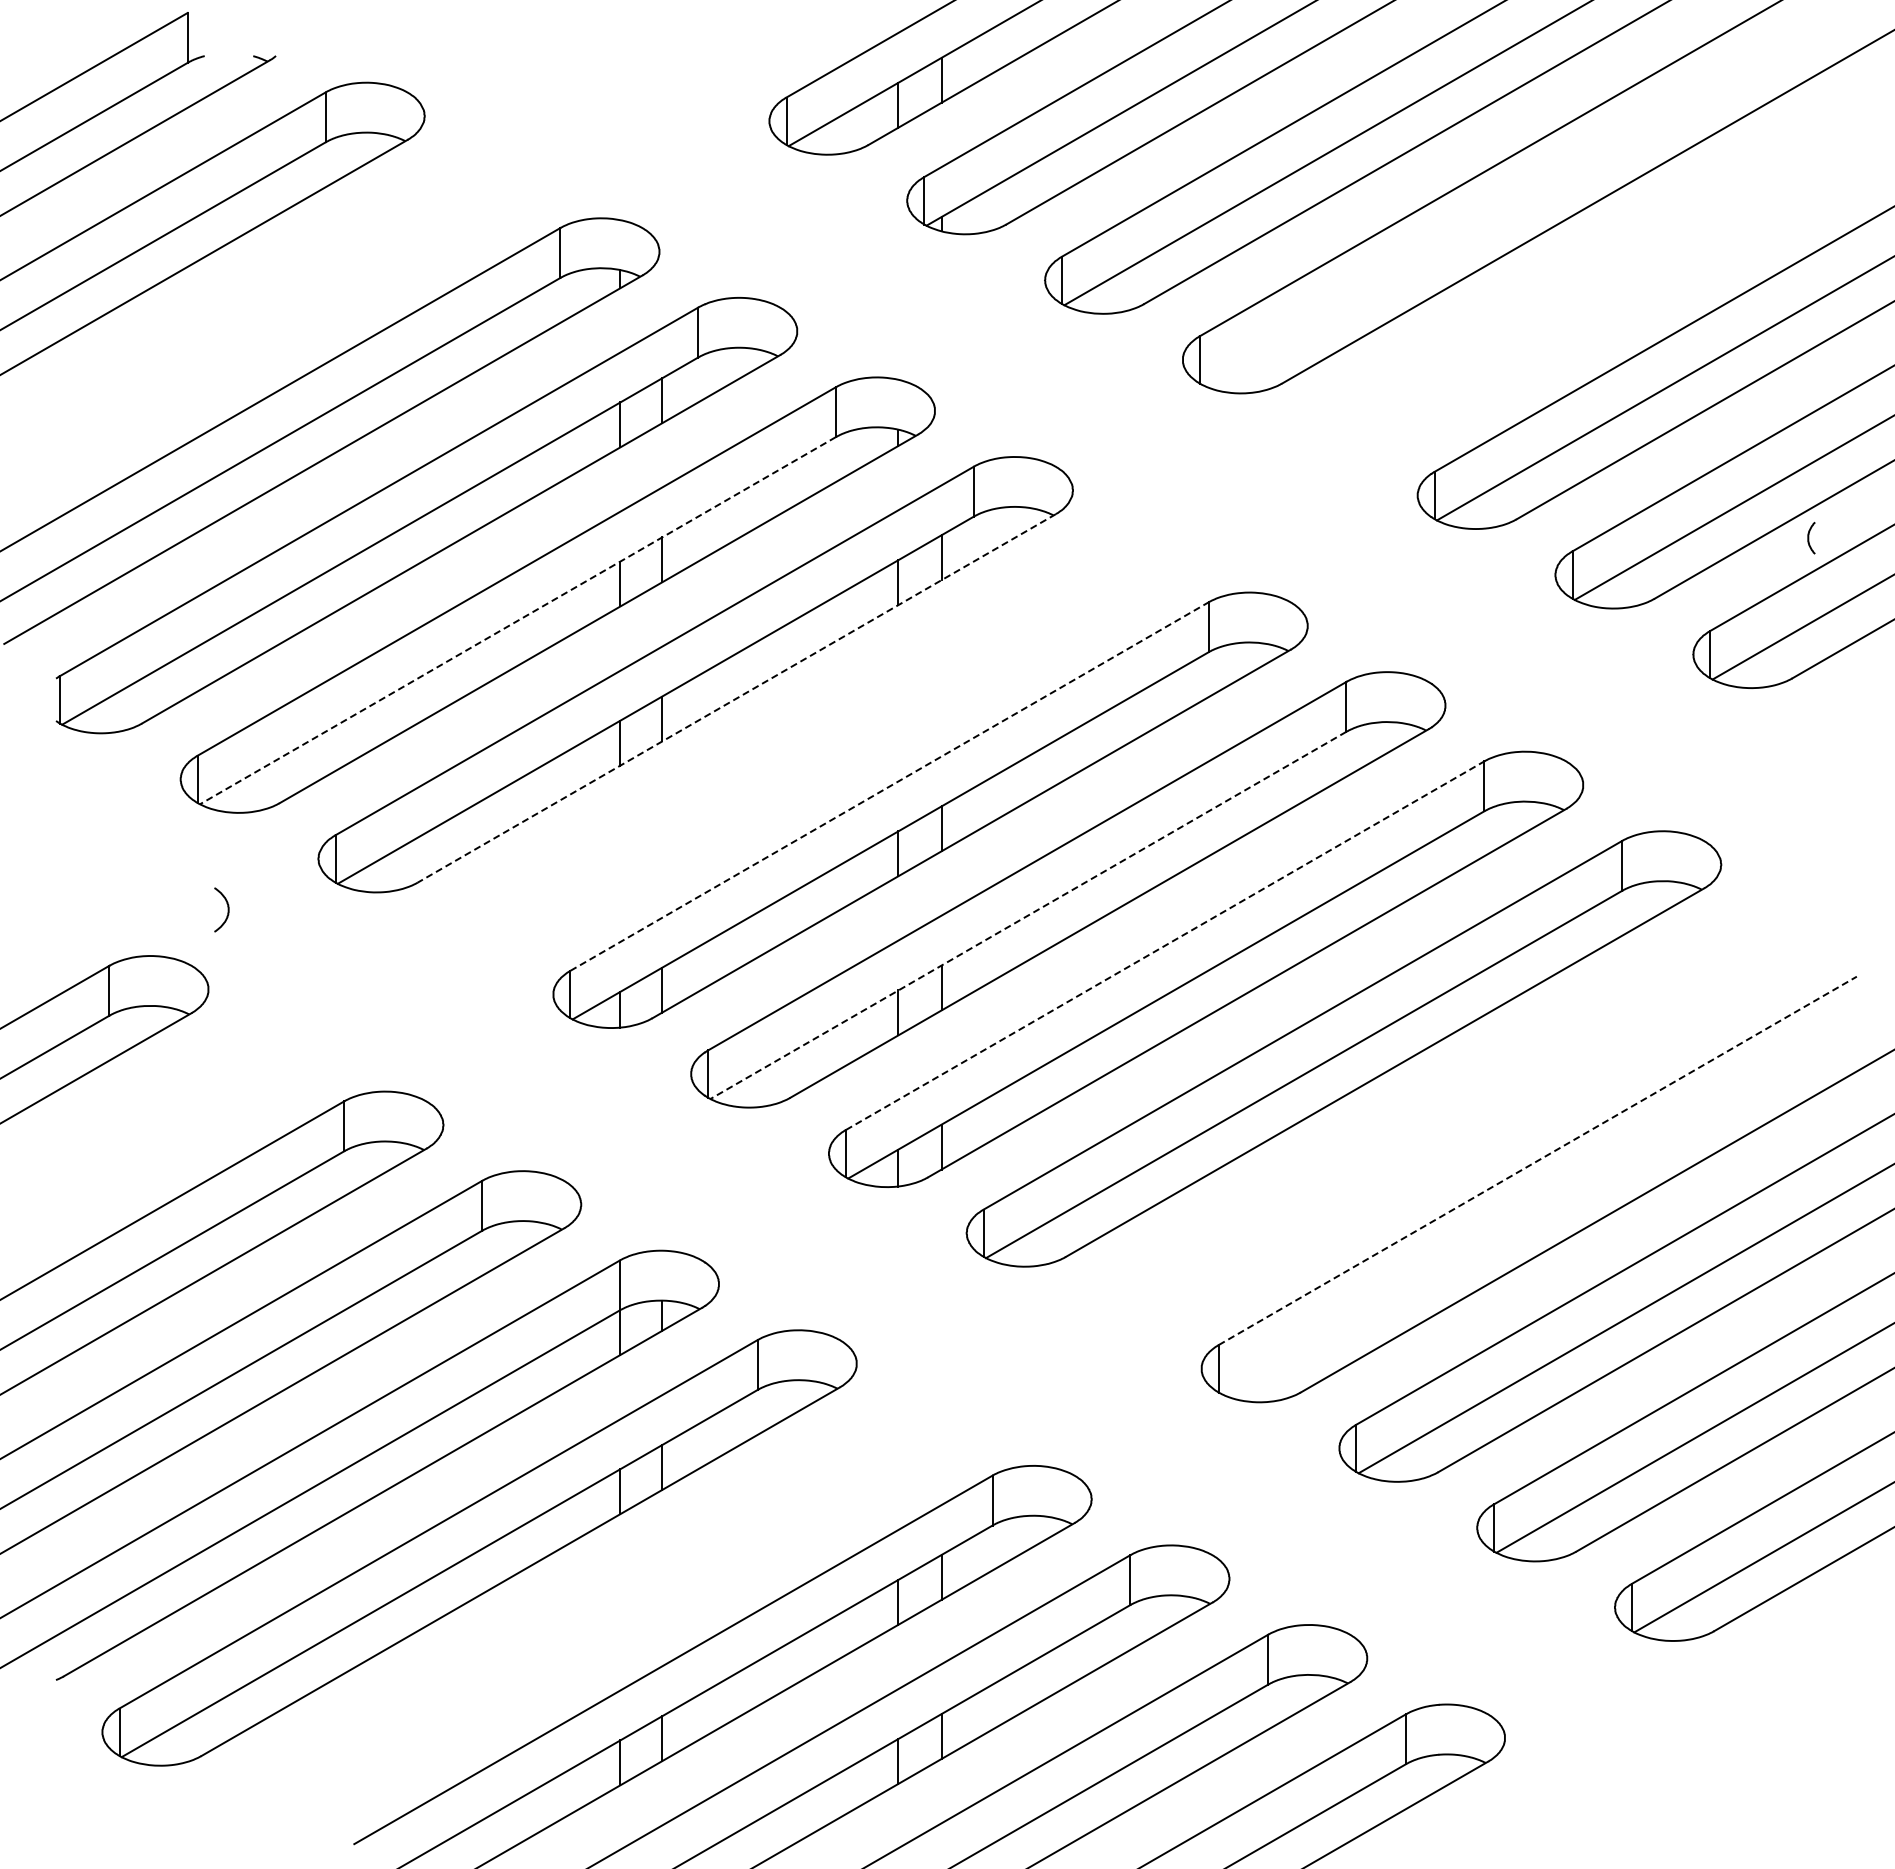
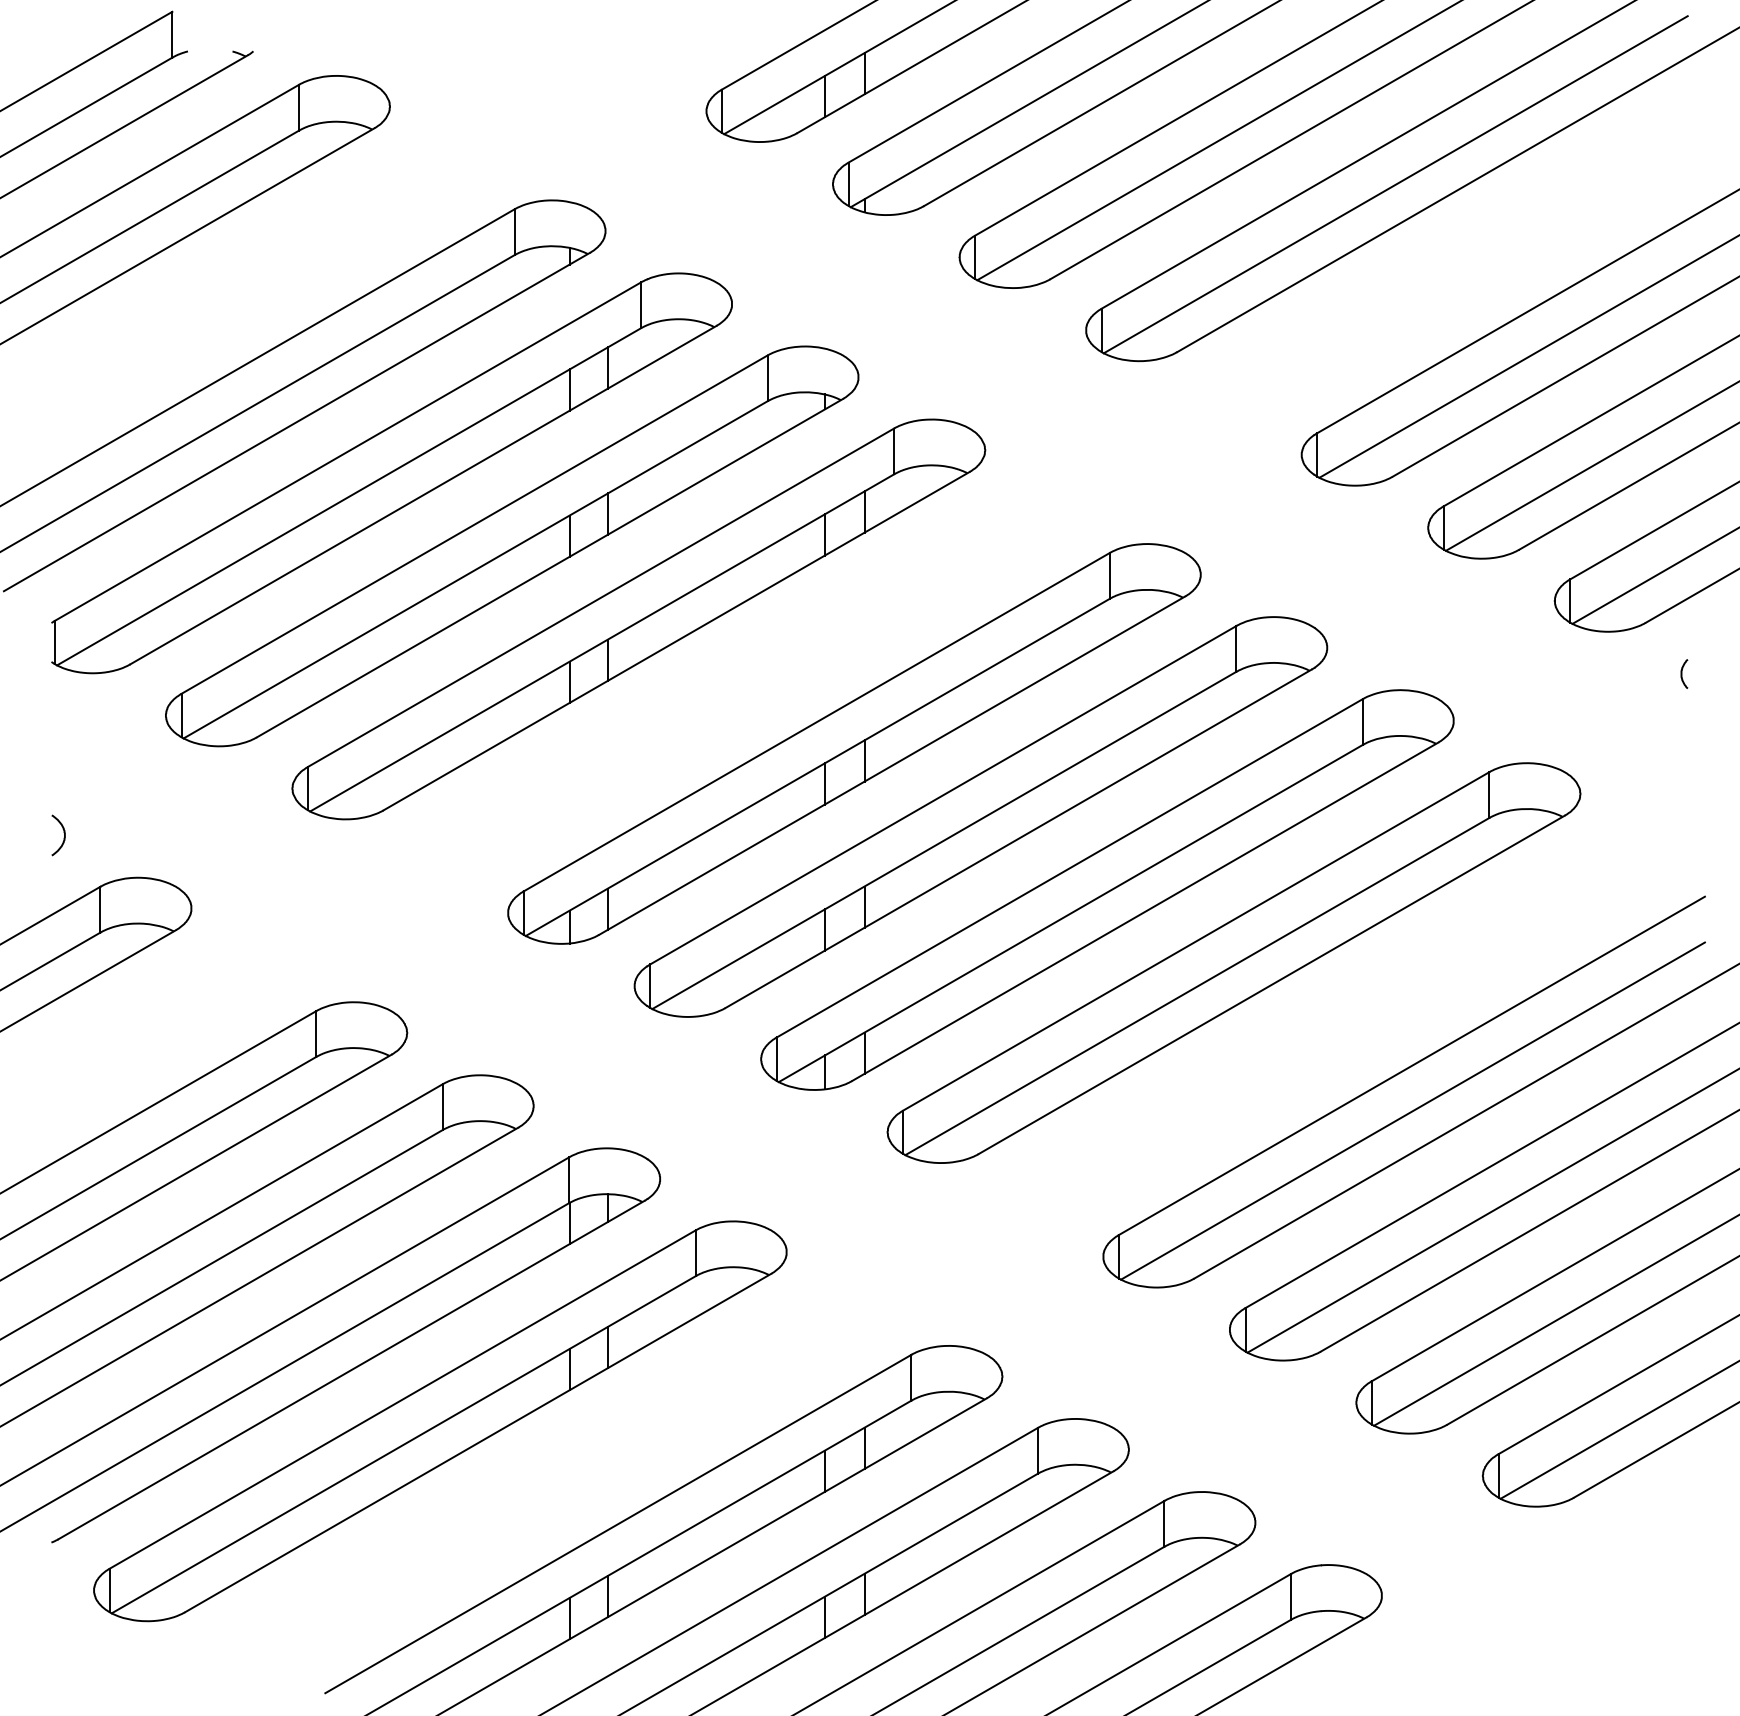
line: (1520, 200) -> (1396, 184), added
curve: (1809, 538) -> (1682, 674), moved
line: (517, 620) -> (475, 569), dashed -> solid
line: (736, 698) -> (676, 641), dashed -> solid
line: (889, 786) -> (816, 722), dashed -> solid
curve: (227, 909) -> (63, 835), moved
line: (1027, 915) -> (943, 840), dashed -> solid
line: (1165, 945) -> (1070, 868), dashed -> solid
line: (1538, 1160) -> (1412, 1065), dashed -> solid
line: (1538, 1209) -> (1412, 1110), added

